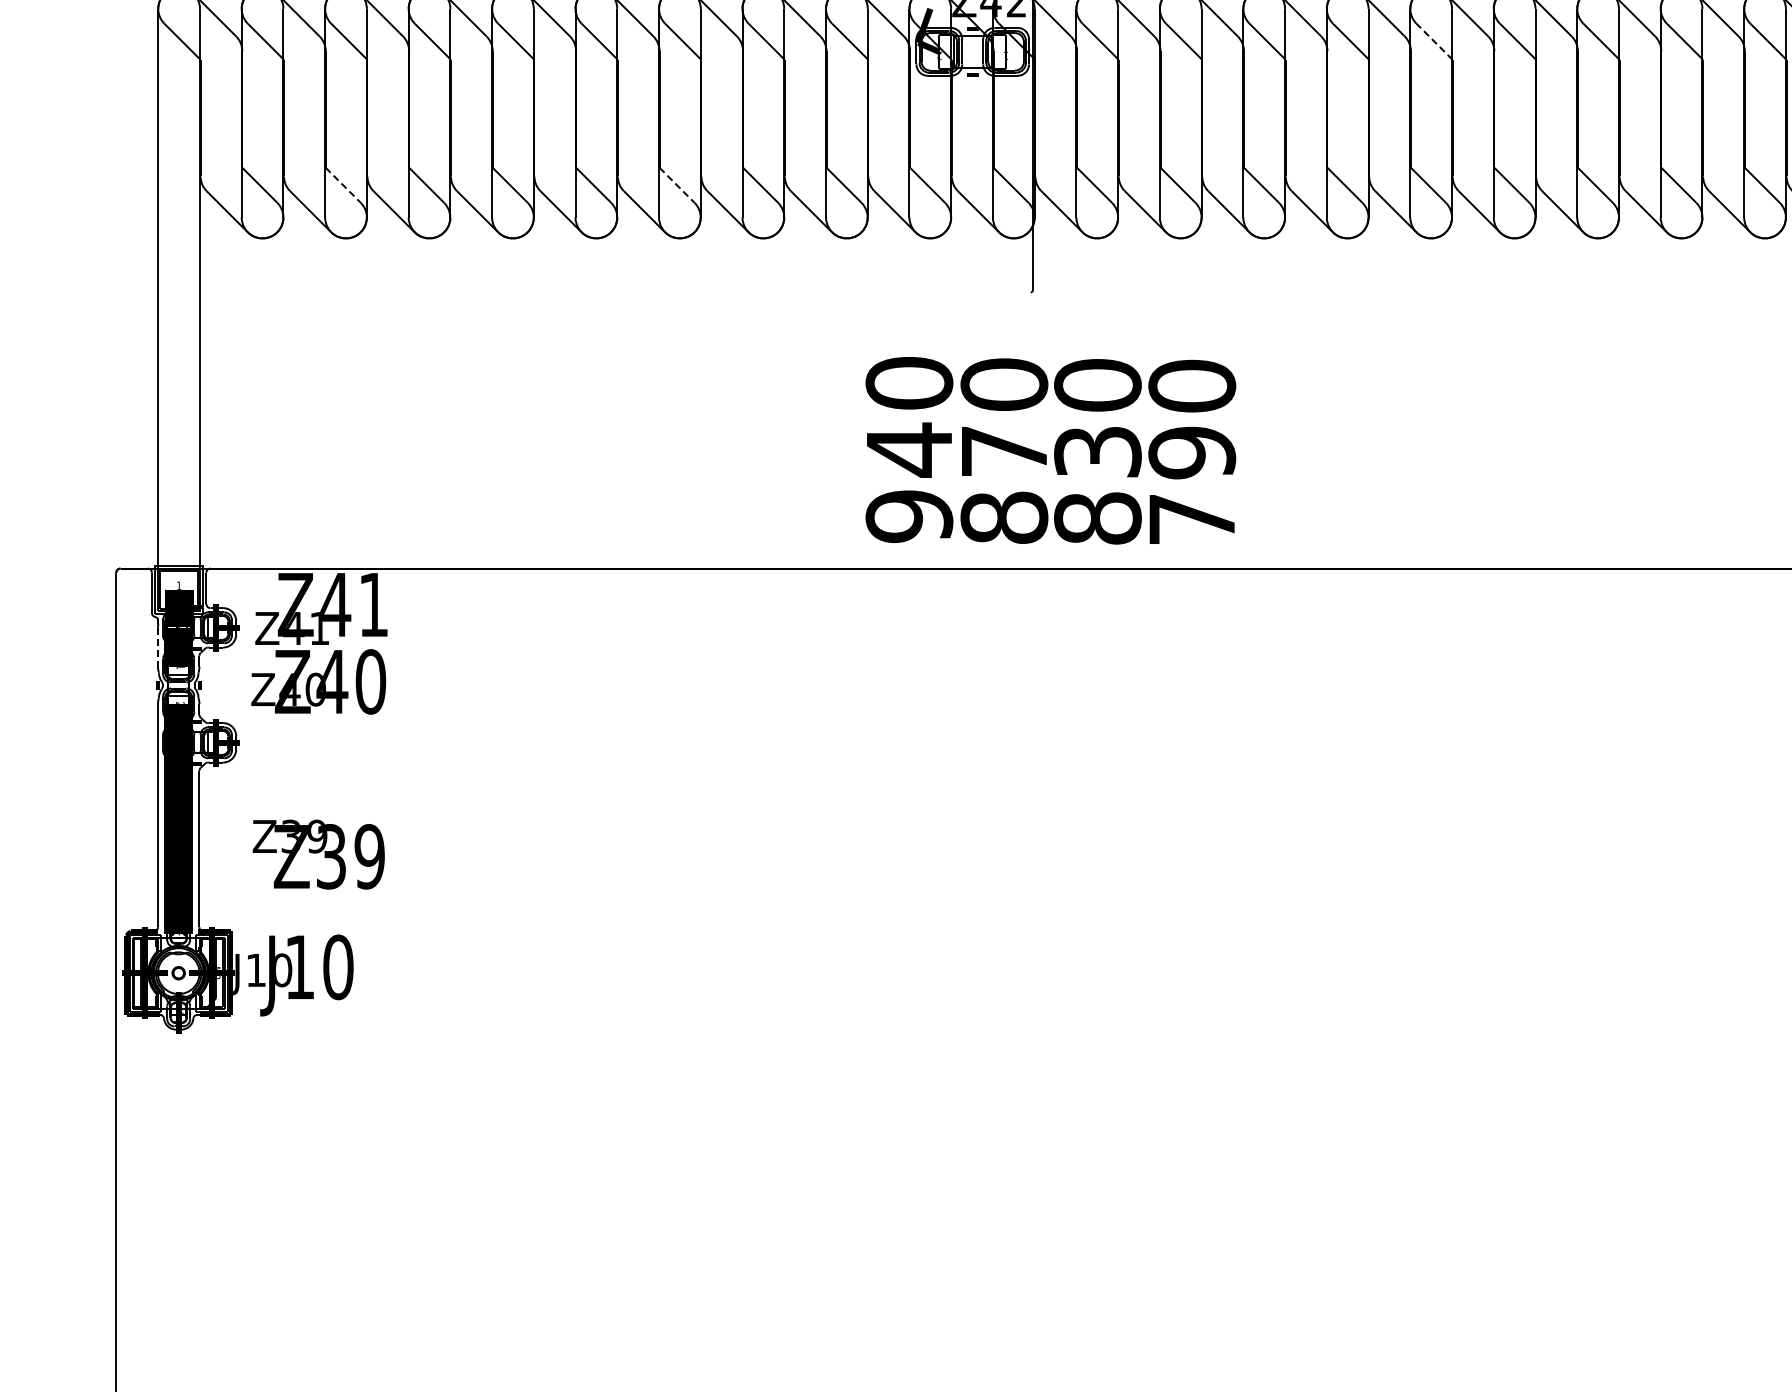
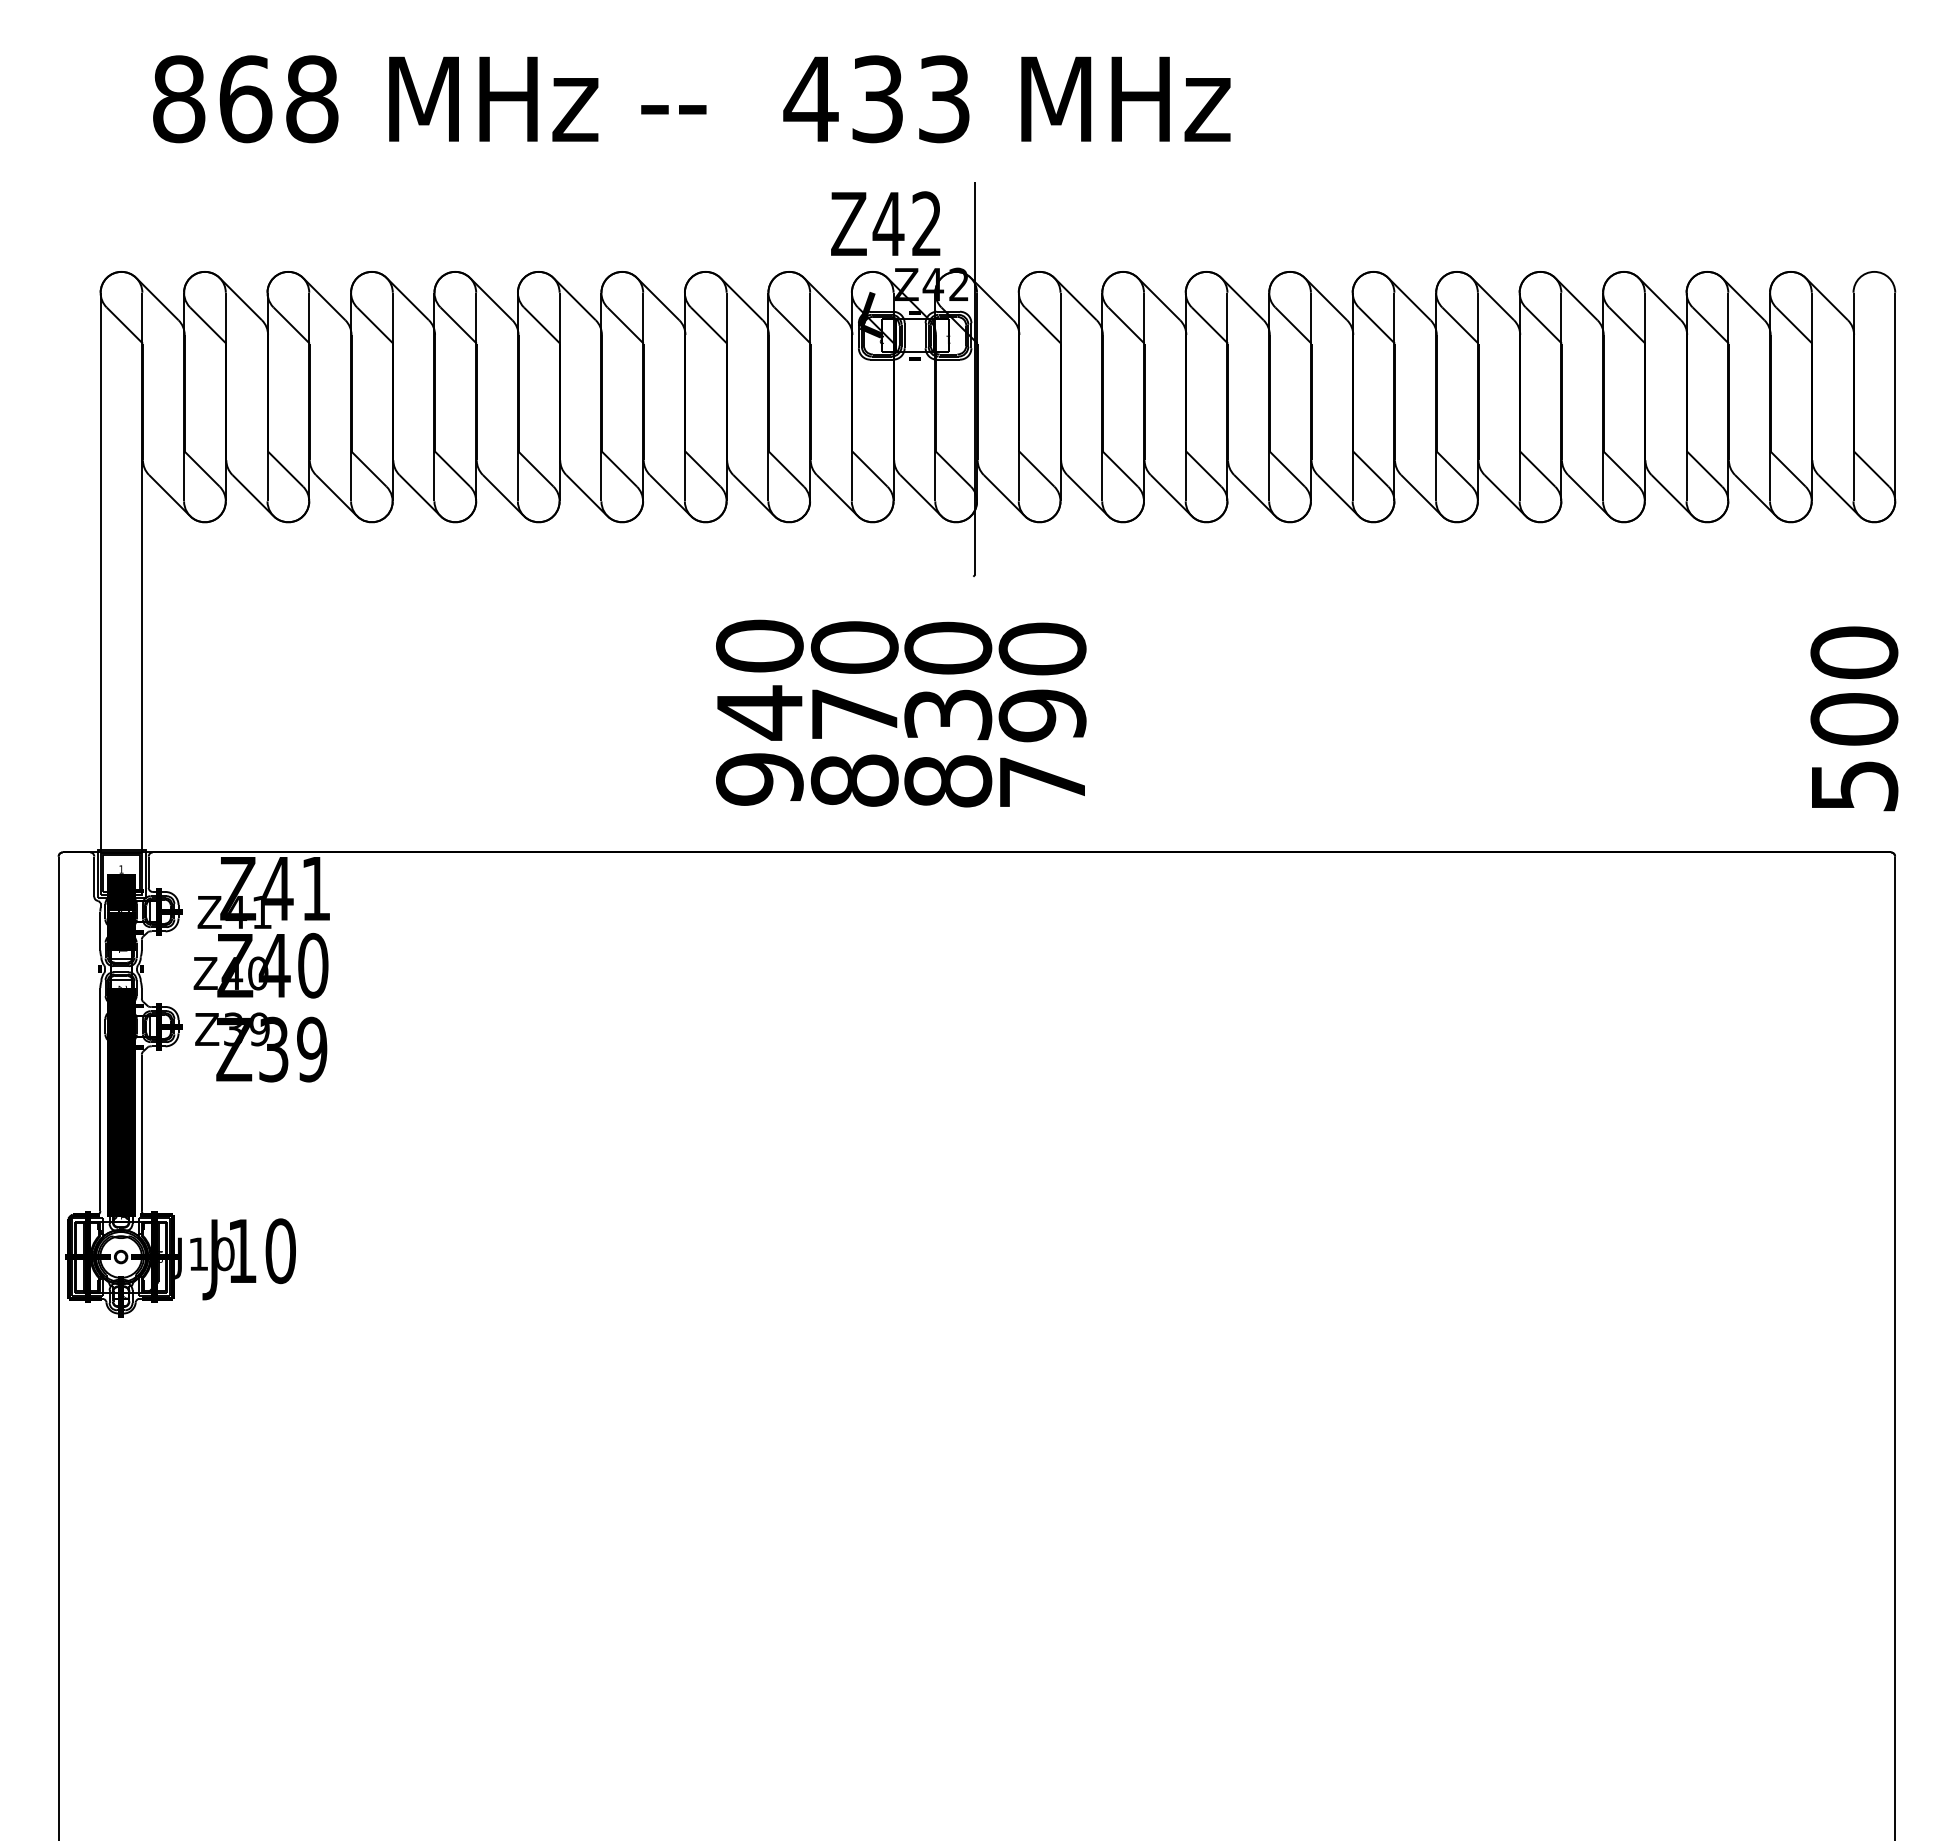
line: (1434, 41) -> (1376, 325), dashed -> solid
line: (343, 185) -> (285, 469), dashed -> solid
line: (677, 185) -> (619, 469), dashed -> solid
text: (1051, 450) -> (901, 713), moved
line: (158, 647) -> (100, 931), dashed -> solid
text: (319, 854) -> (261, 1047), moved

